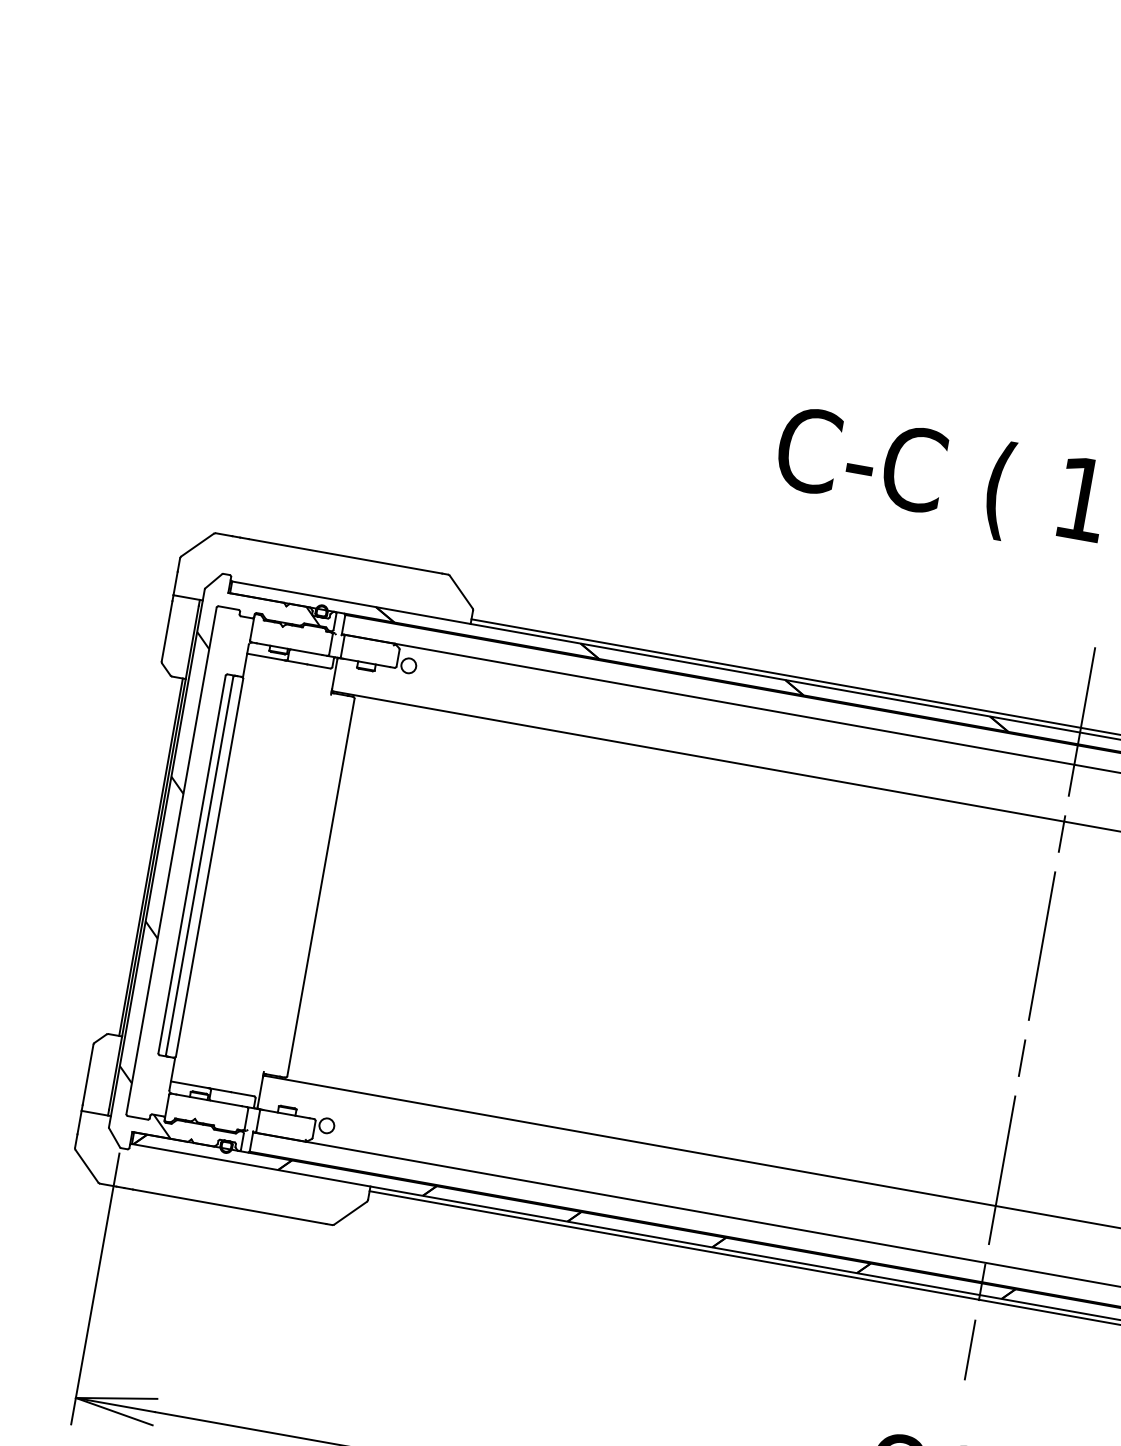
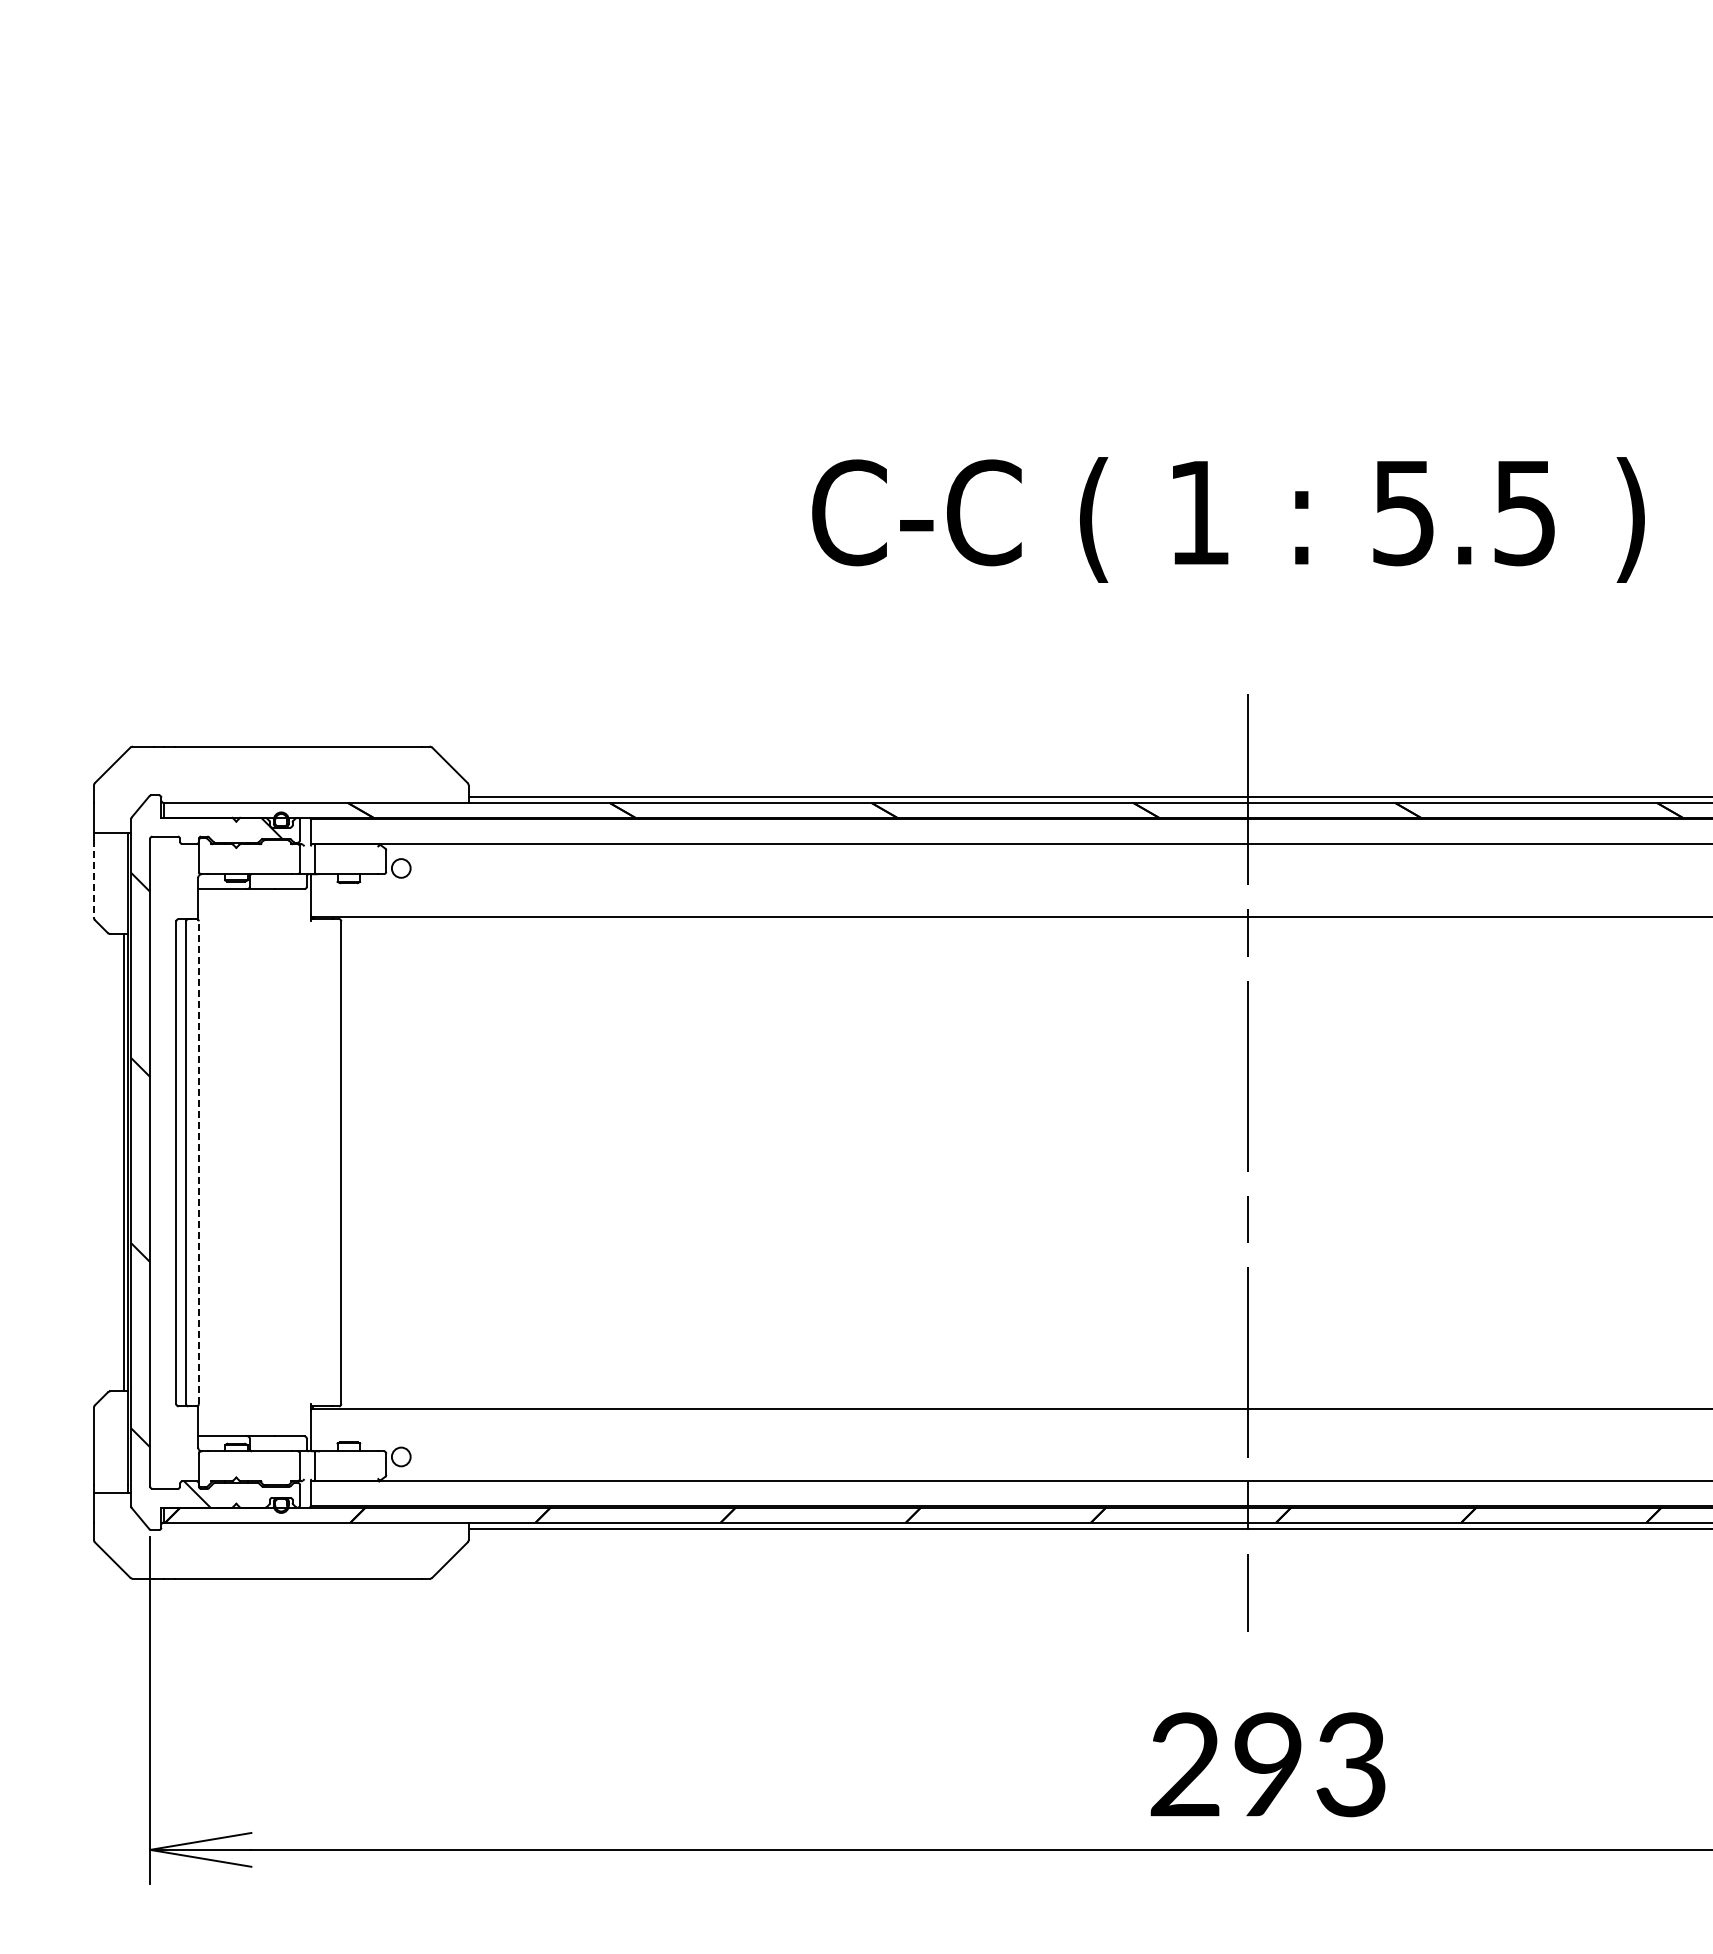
line: (166, 630) -> (93, 878), solid -> dashed
line: (209, 867) -> (198, 1162), solid -> dashed

